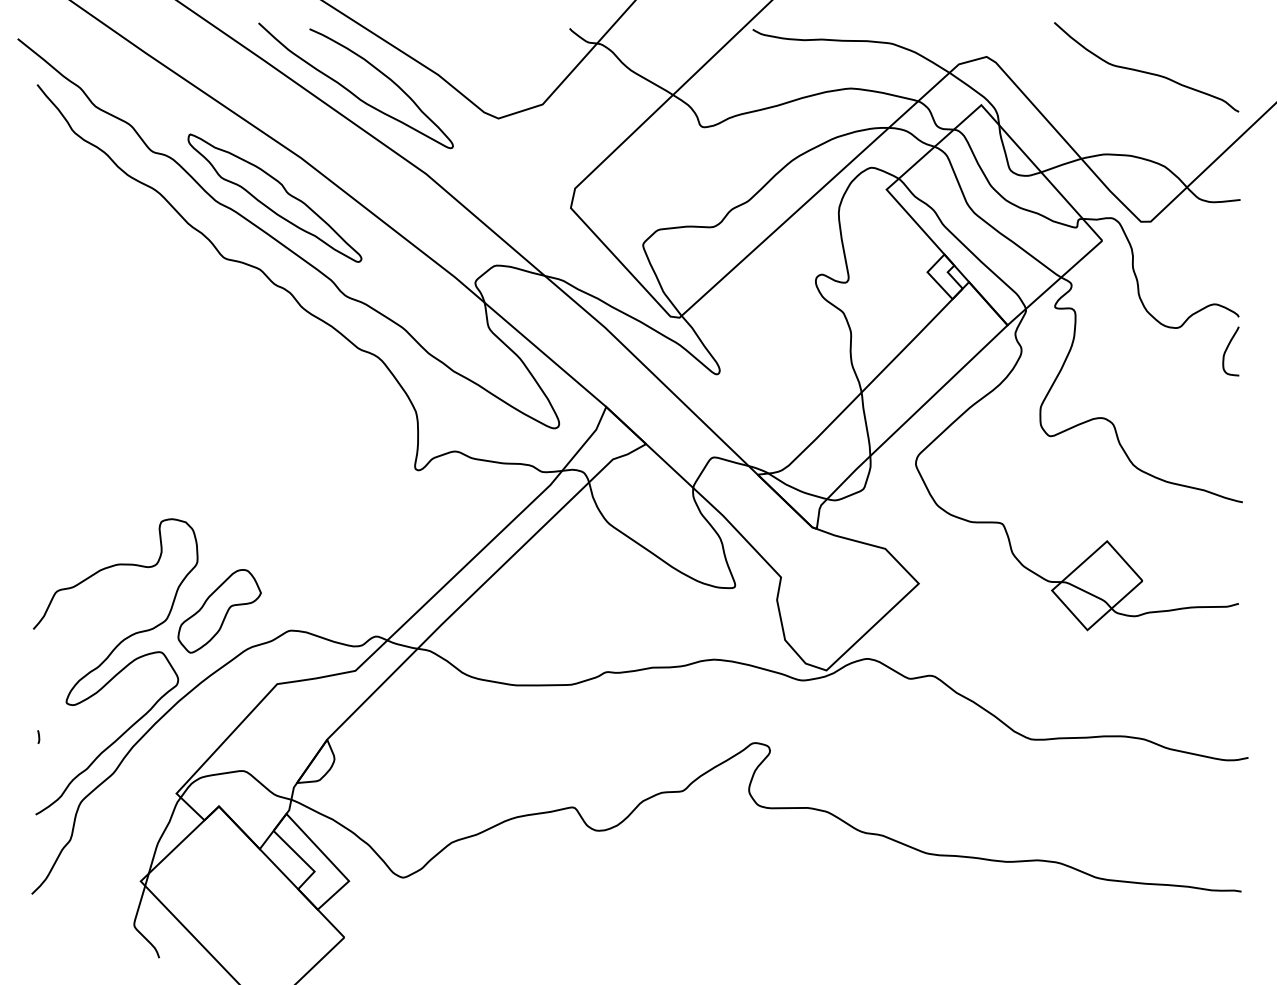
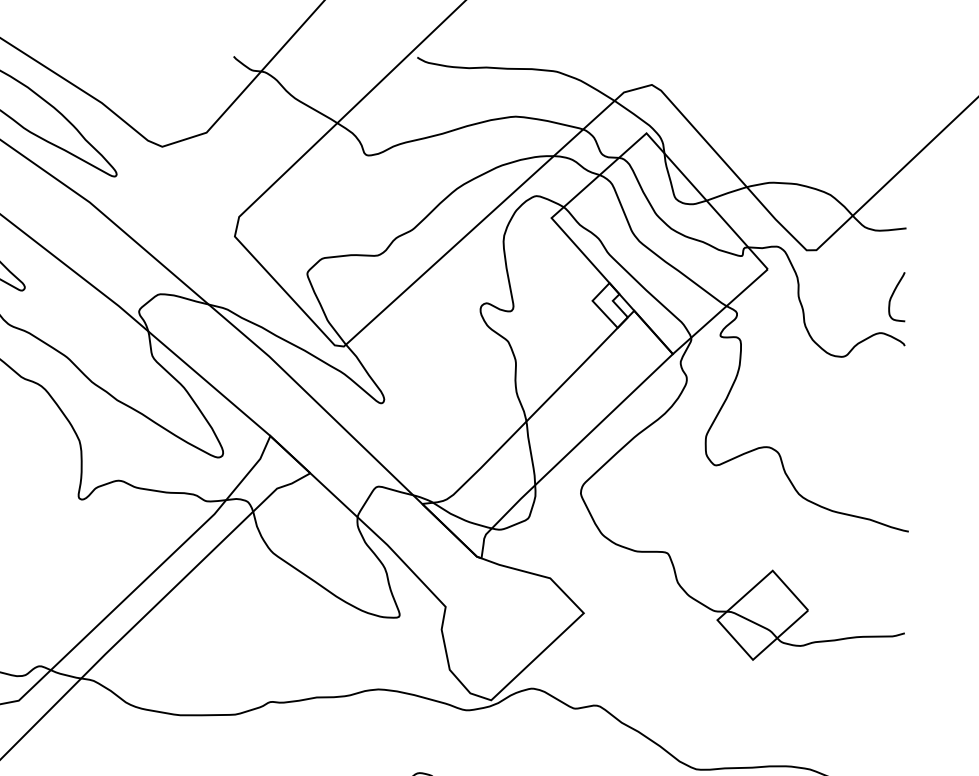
curve: (1146, 71) -> (812, 99), removed
curve: (1227, 349) -> (893, 295), moved

